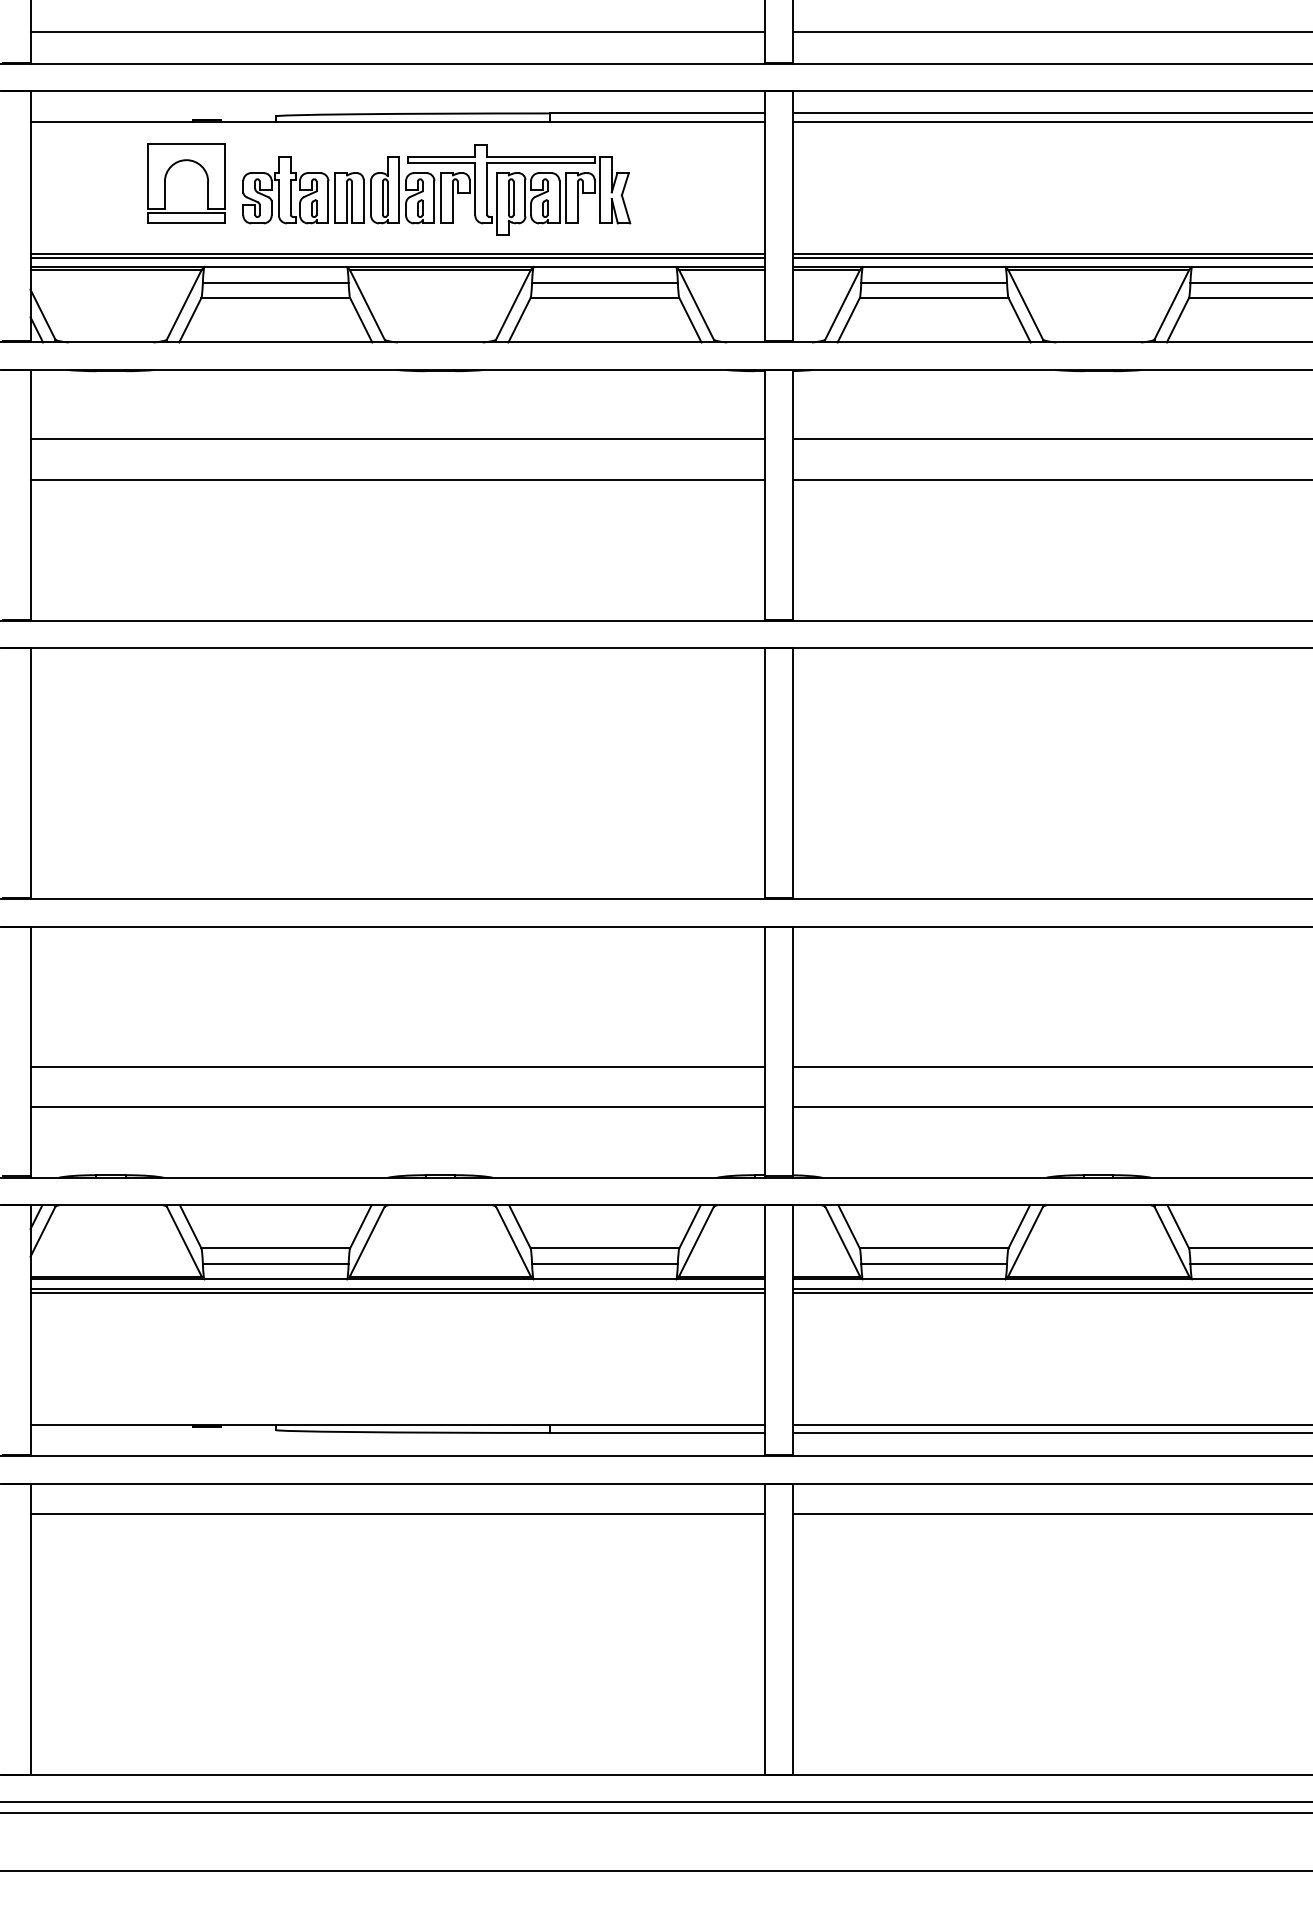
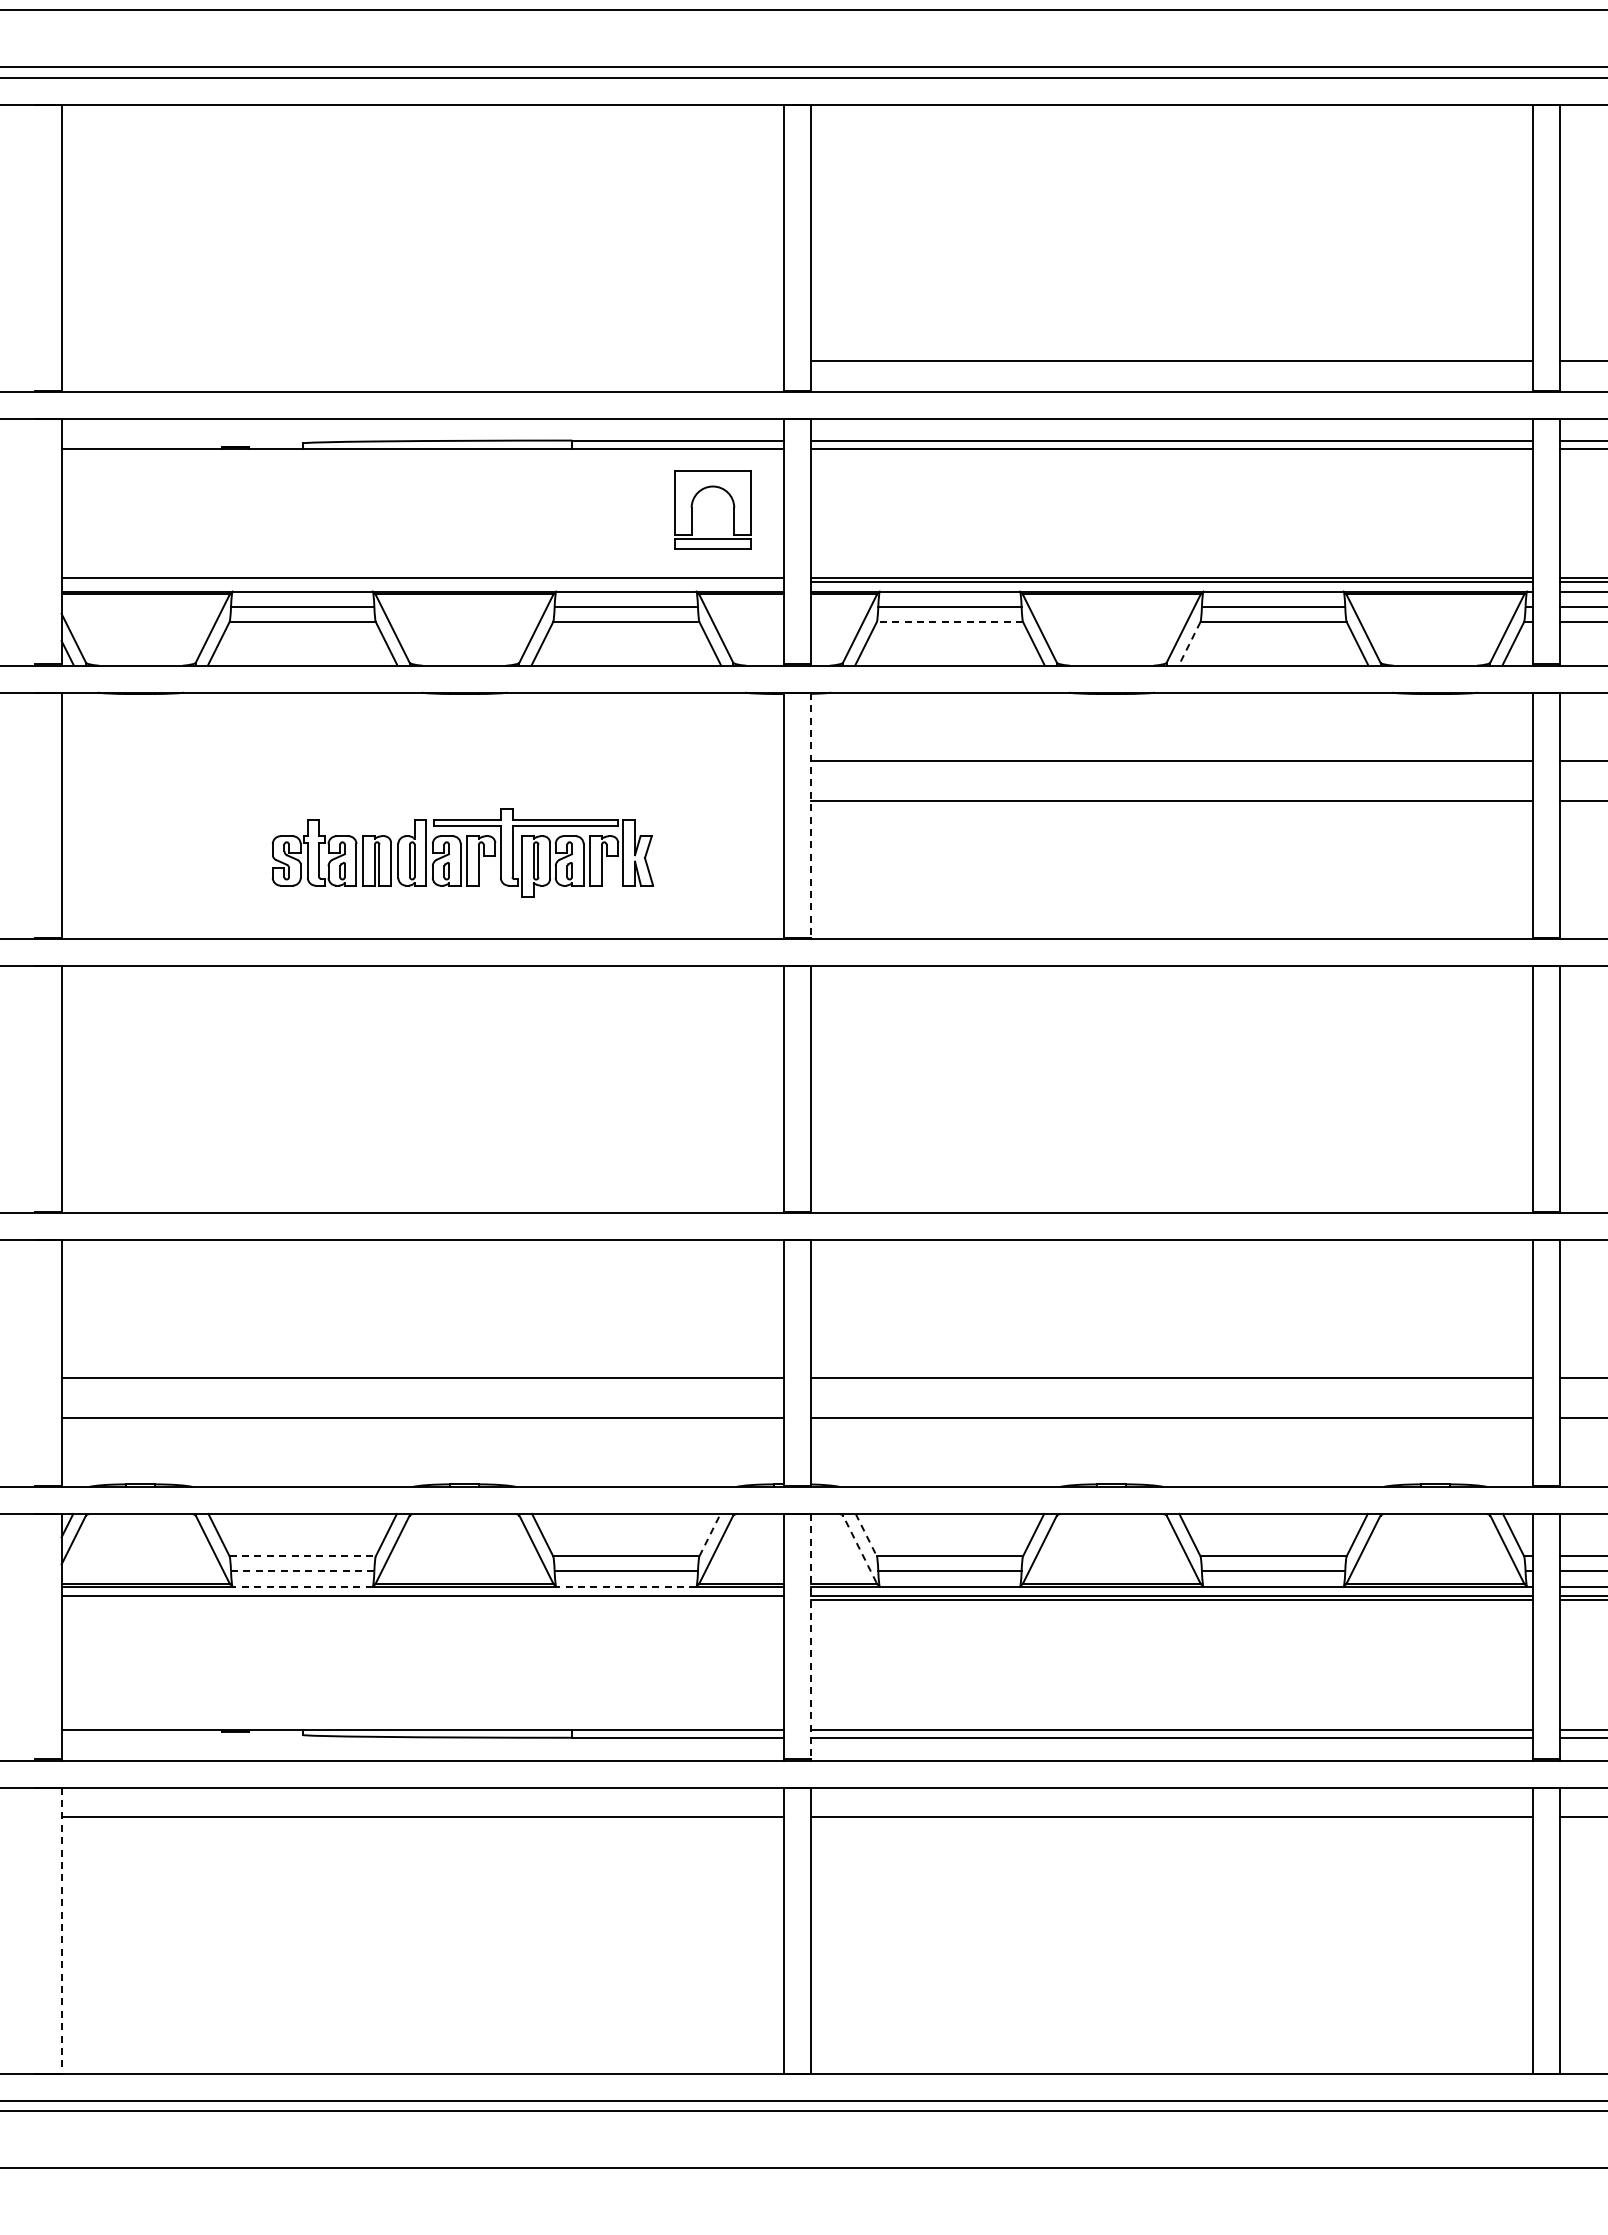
line: (397, 32) -> (422, 361), removed
part: (166, 177) -> (693, 503), moved
part: (436, 189) -> (462, 852), moved
line: (397, 257) -> (422, 582), removed
line: (933, 298) -> (949, 622), solid -> dashed
line: (1177, 320) -> (1189, 644), solid -> dashed
line: (397, 438) -> (422, 760), removed
line: (397, 479) -> (422, 800), removed
line: (792, 494) -> (810, 815), solid -> dashed
line: (690, 1227) -> (710, 1535), solid -> dashed
line: (849, 1227) -> (866, 1535), solid -> dashed
line: (842, 1241) -> (859, 1549), solid -> dashed
line: (276, 1248) -> (303, 1556), solid -> dashed
line: (275, 1263) -> (302, 1571), solid -> dashed
line: (275, 1279) -> (302, 1586), solid -> dashed
line: (604, 1279) -> (625, 1586), solid -> dashed
line: (397, 1293) -> (422, 1600), removed
line: (792, 1329) -> (810, 1636), solid -> dashed
line: (30, 1628) -> (61, 1930), solid -> dashed

